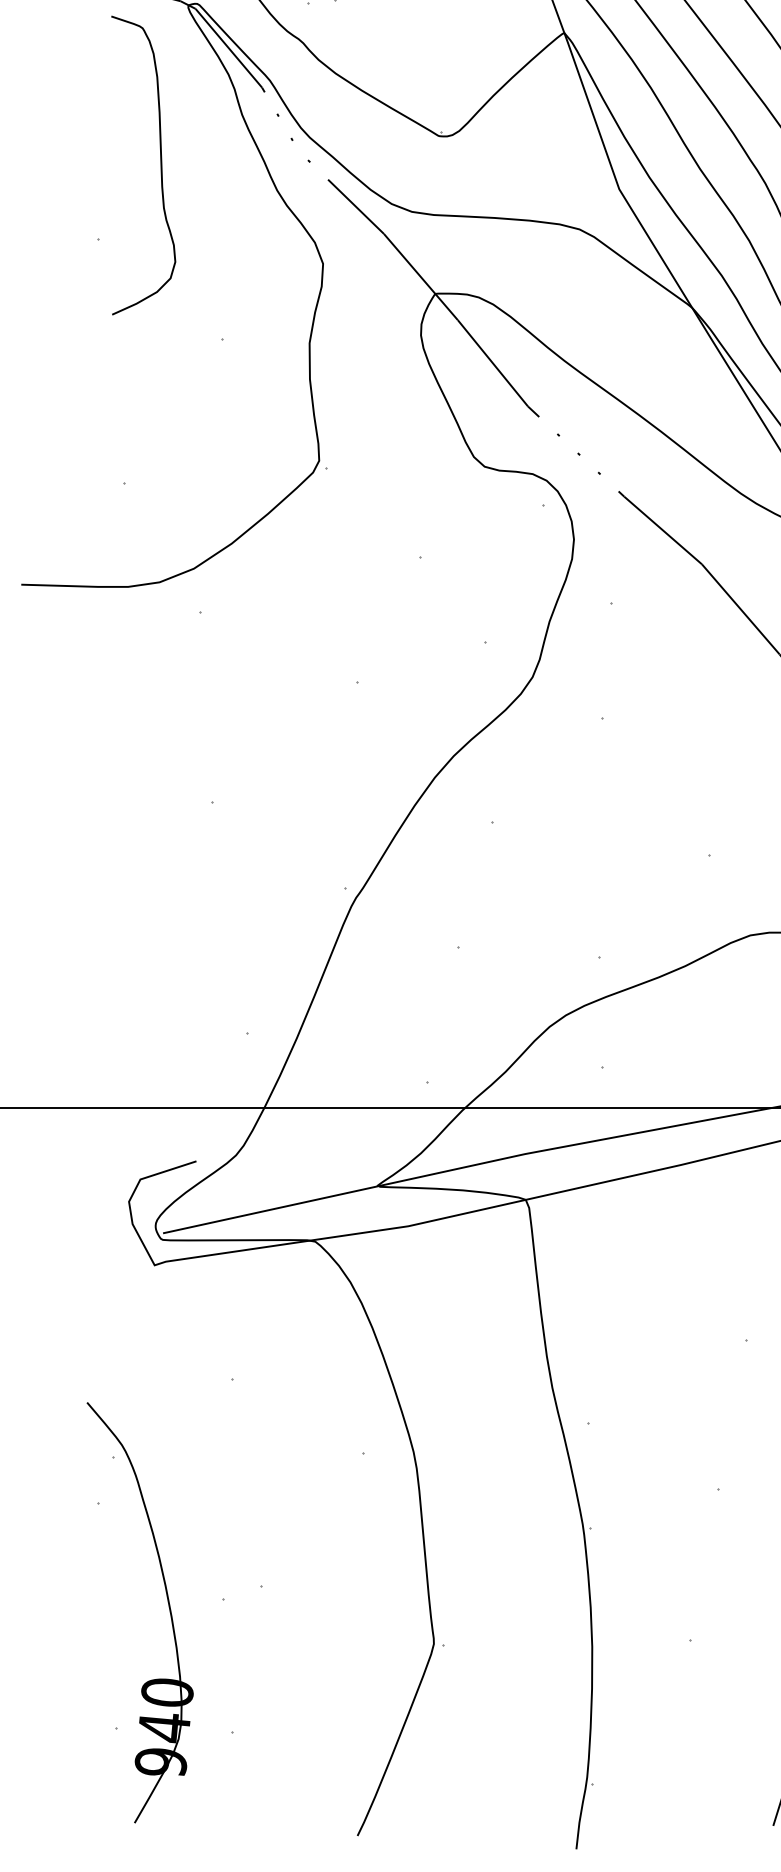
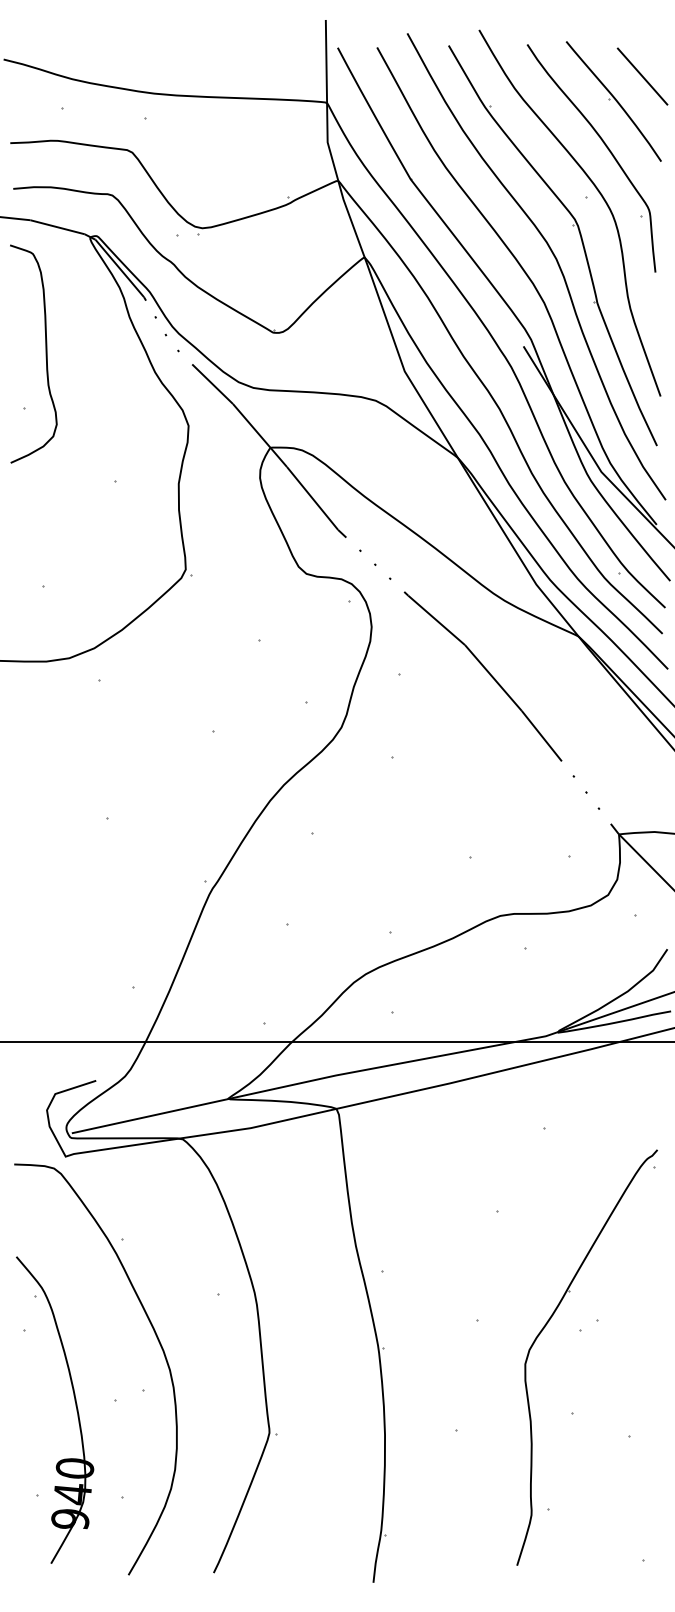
curve: (159, 164) -> (45, 353), moved
curve: (280, 1517) -> (157, 1340), added

